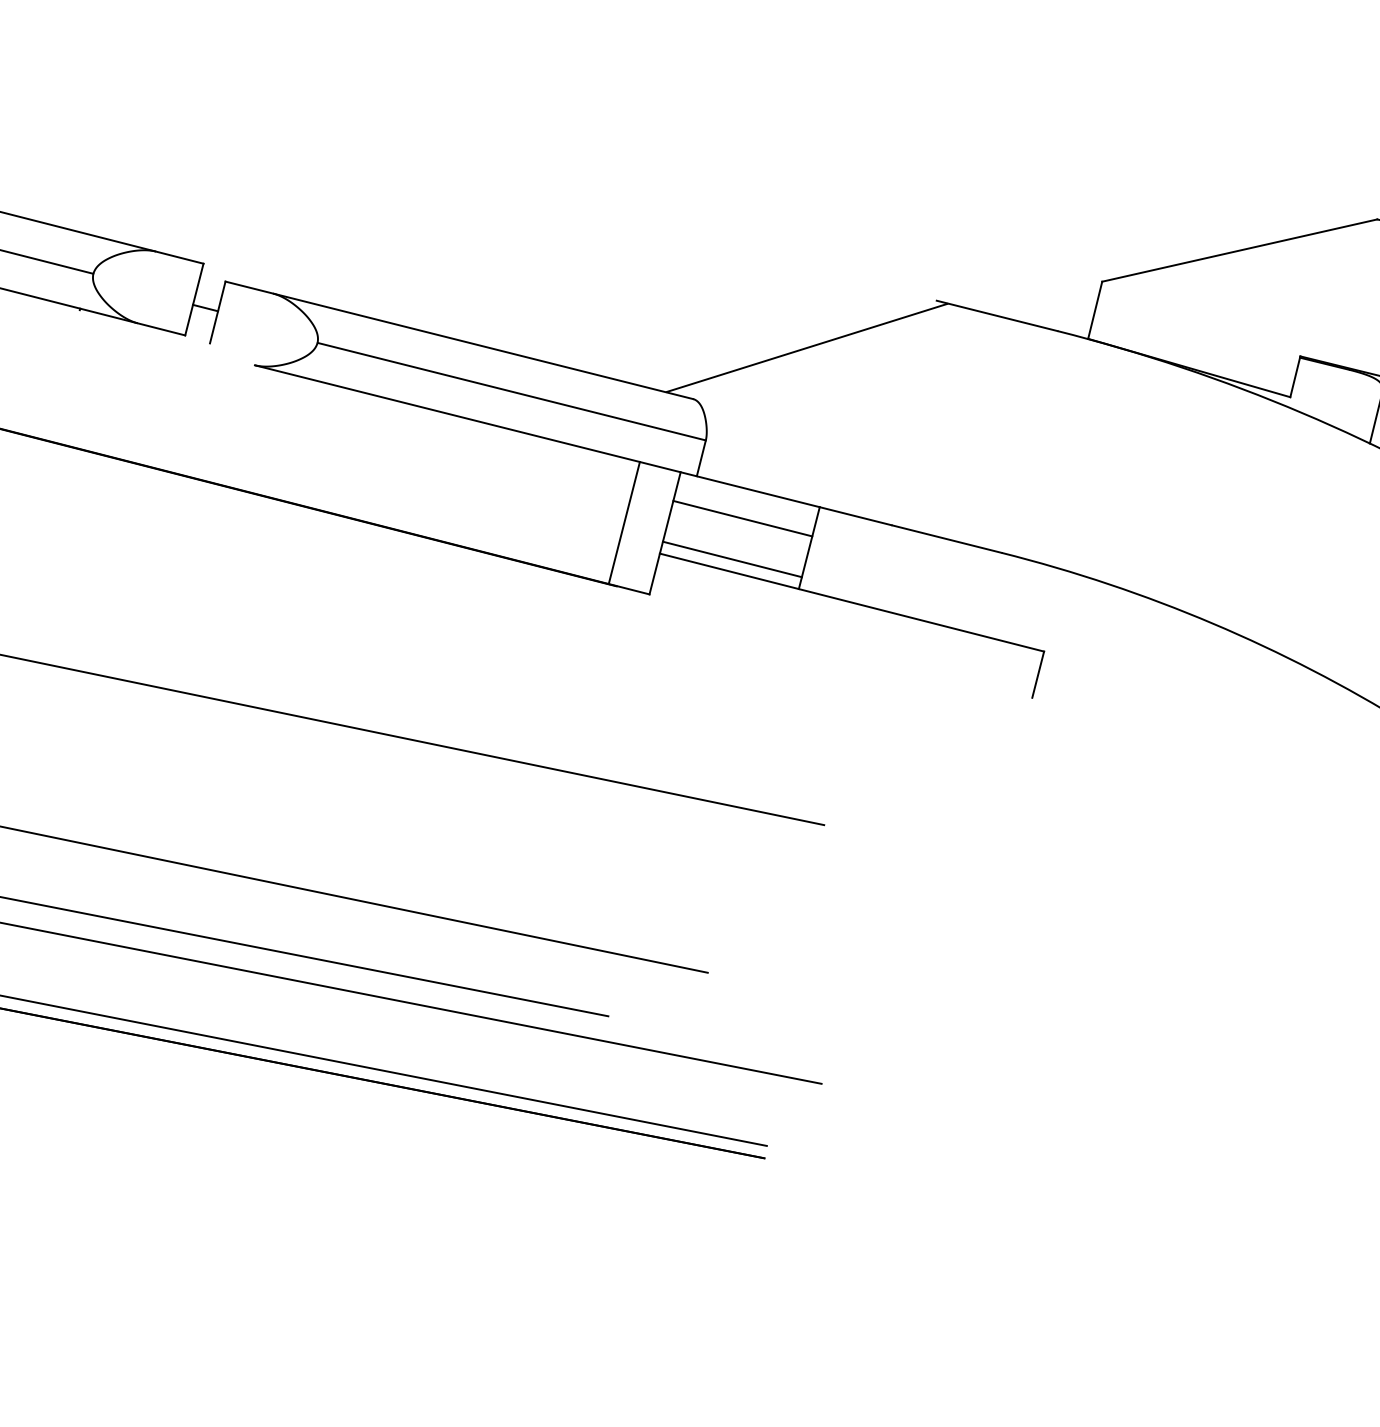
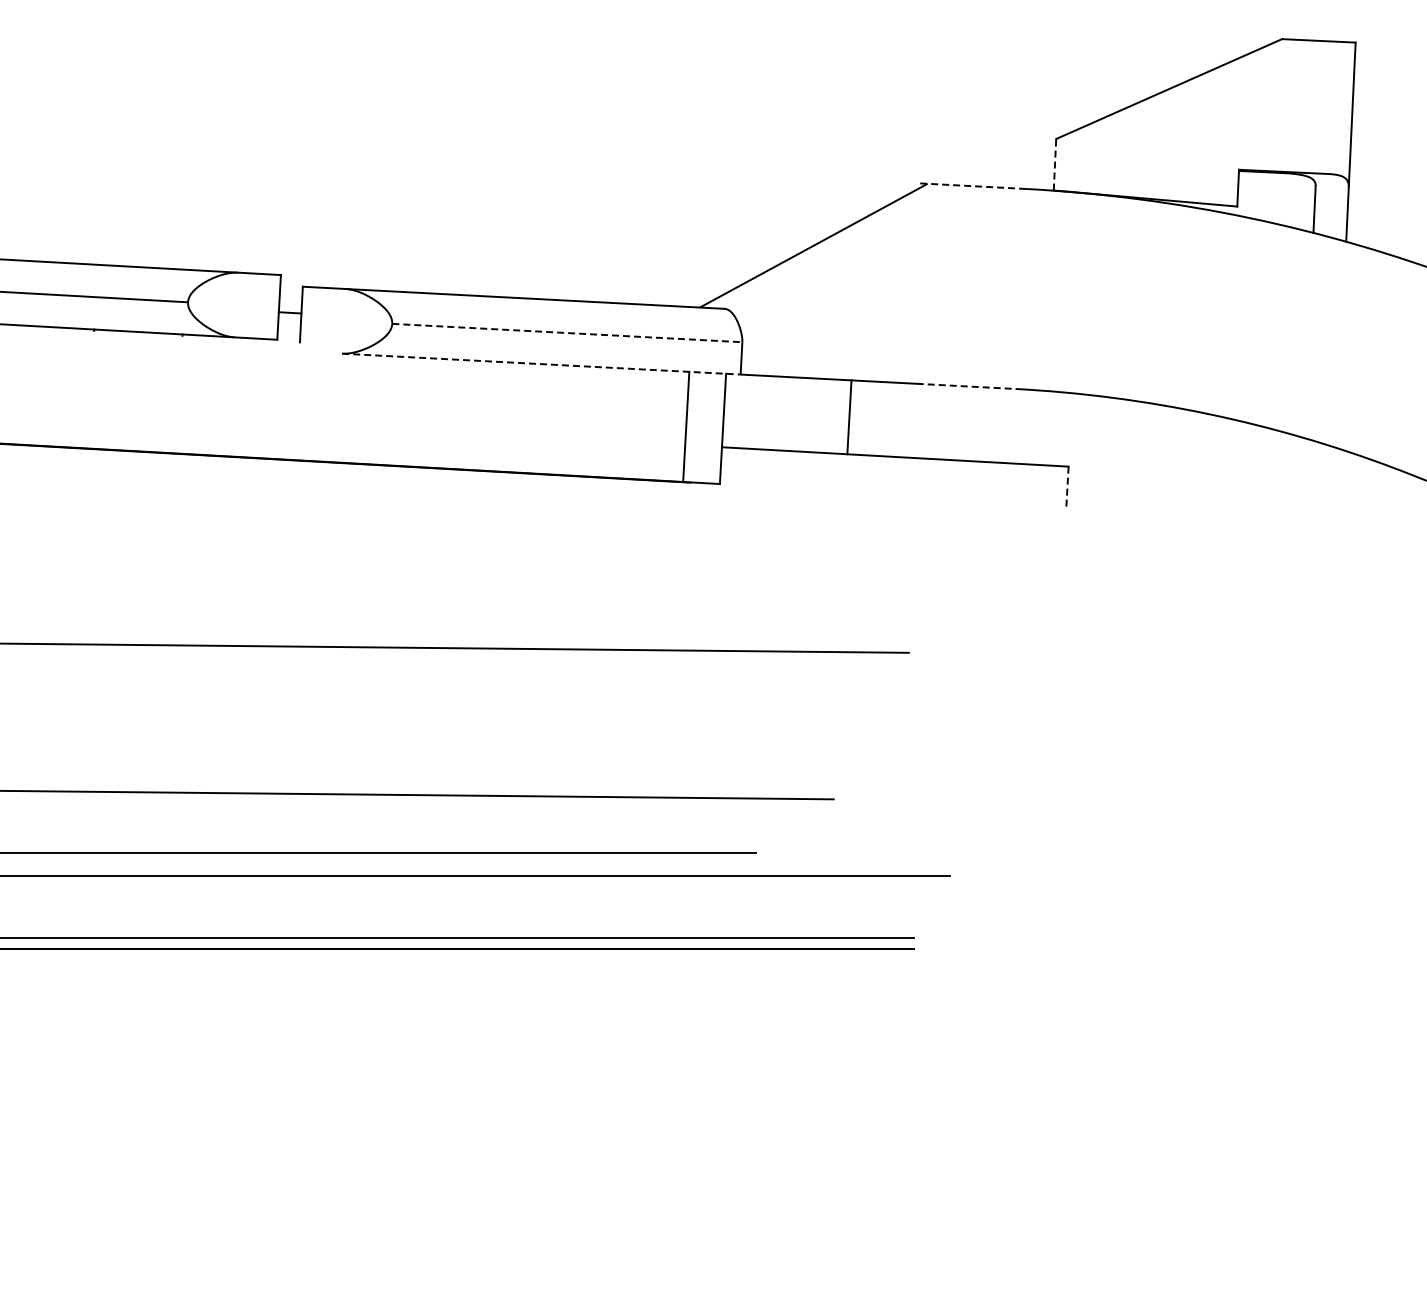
line: (1094, 309) -> (1054, 164), solid -> dashed
line: (996, 316) -> (971, 186), solid -> dashed
line: (511, 392) -> (567, 333), solid -> dashed
line: (475, 421) -> (541, 364), solid -> dashed
line: (743, 517) -> (787, 402), removed
line: (947, 539) -> (966, 386), solid -> dashed
line: (731, 558) -> (784, 439), removed
line: (1038, 674) -> (1067, 487), solid -> dashed

